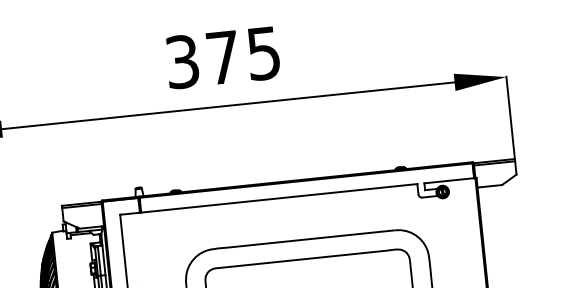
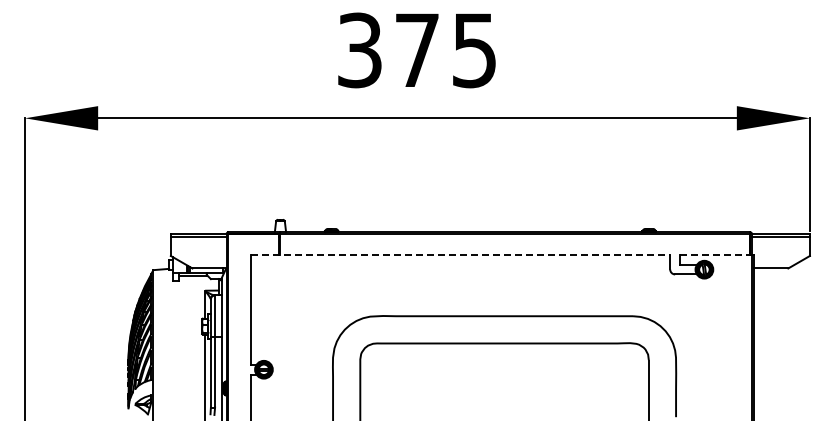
line: (450, 180) -> (716, 254), solid -> dashed
line: (268, 199) -> (460, 254), solid -> dashed

